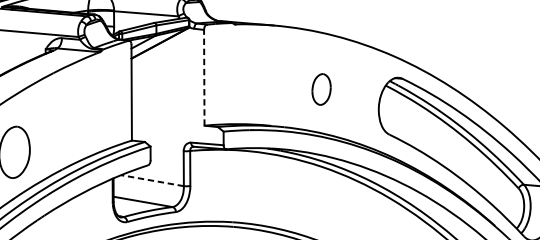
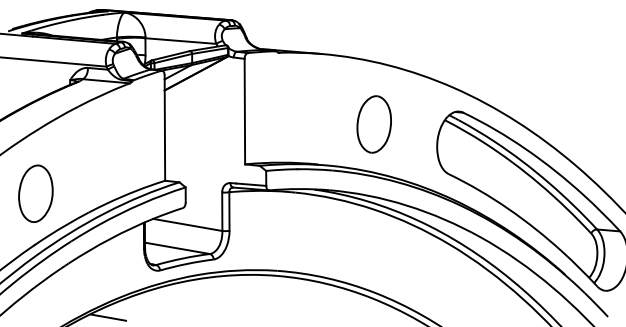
line: (203, 77) -> (244, 111), dashed -> solid
part: (321, 89) -> (373, 124), size x1.67
line: (152, 180) -> (187, 224), dashed -> solid

